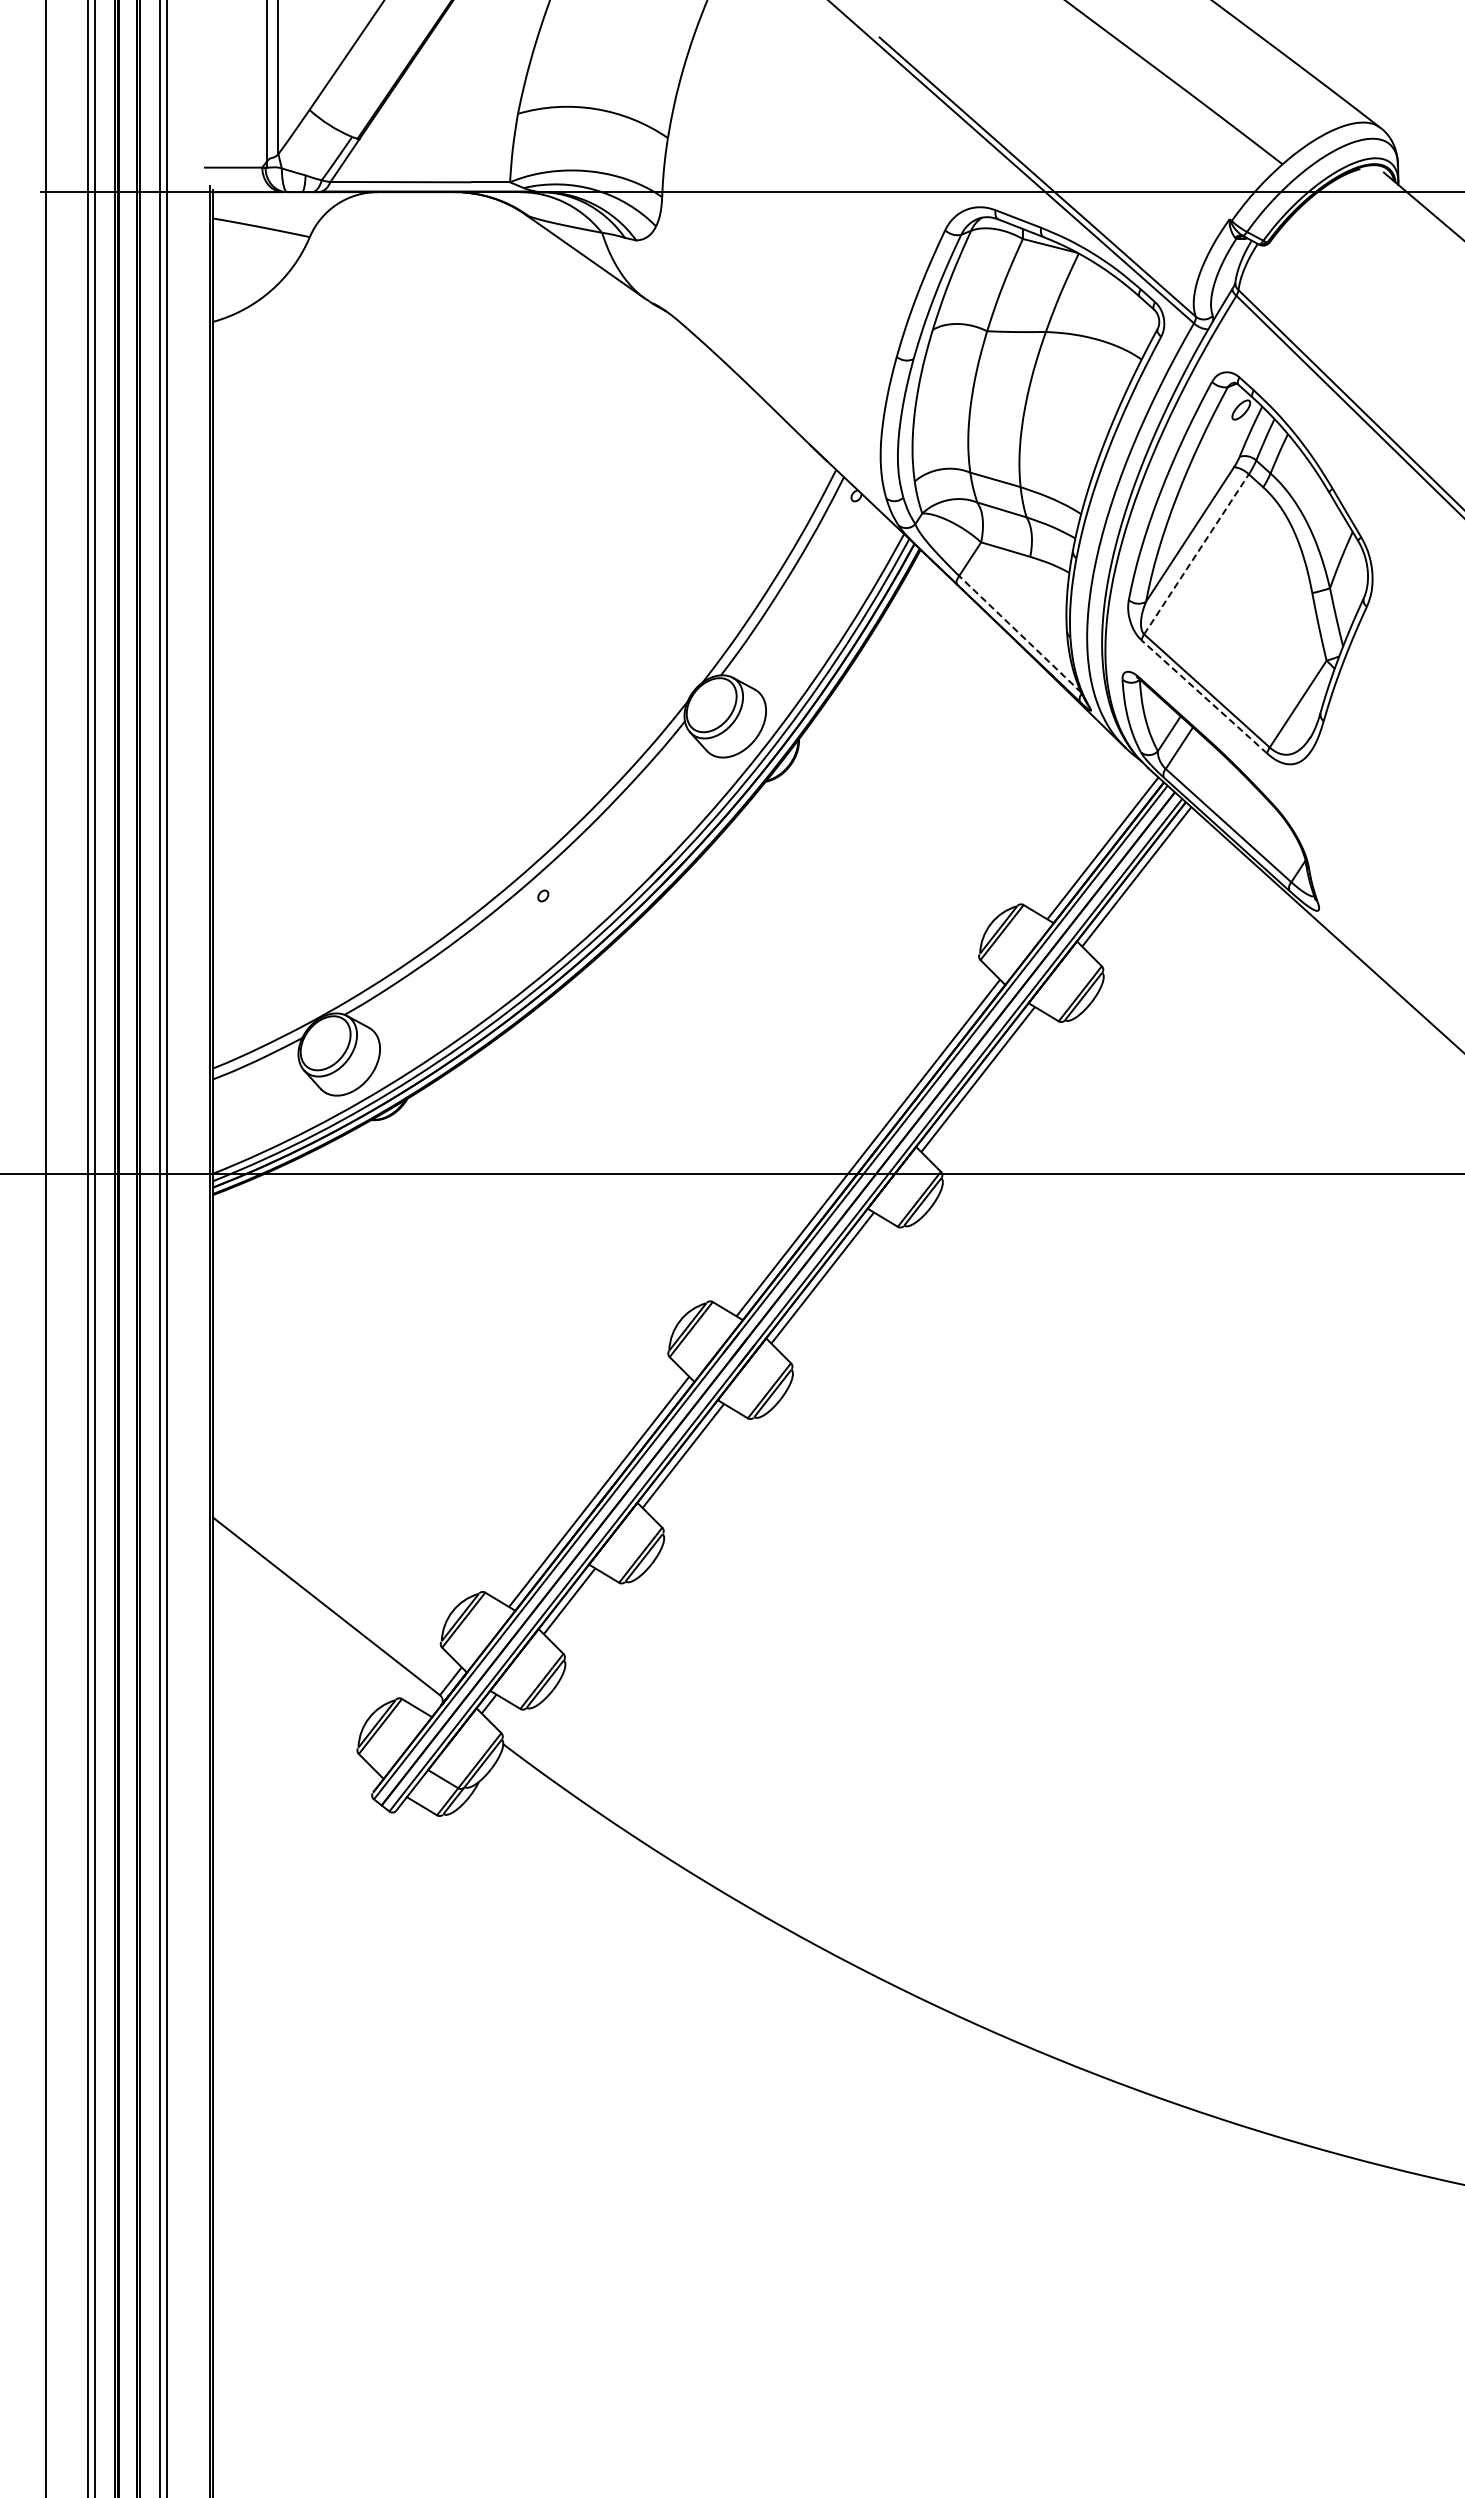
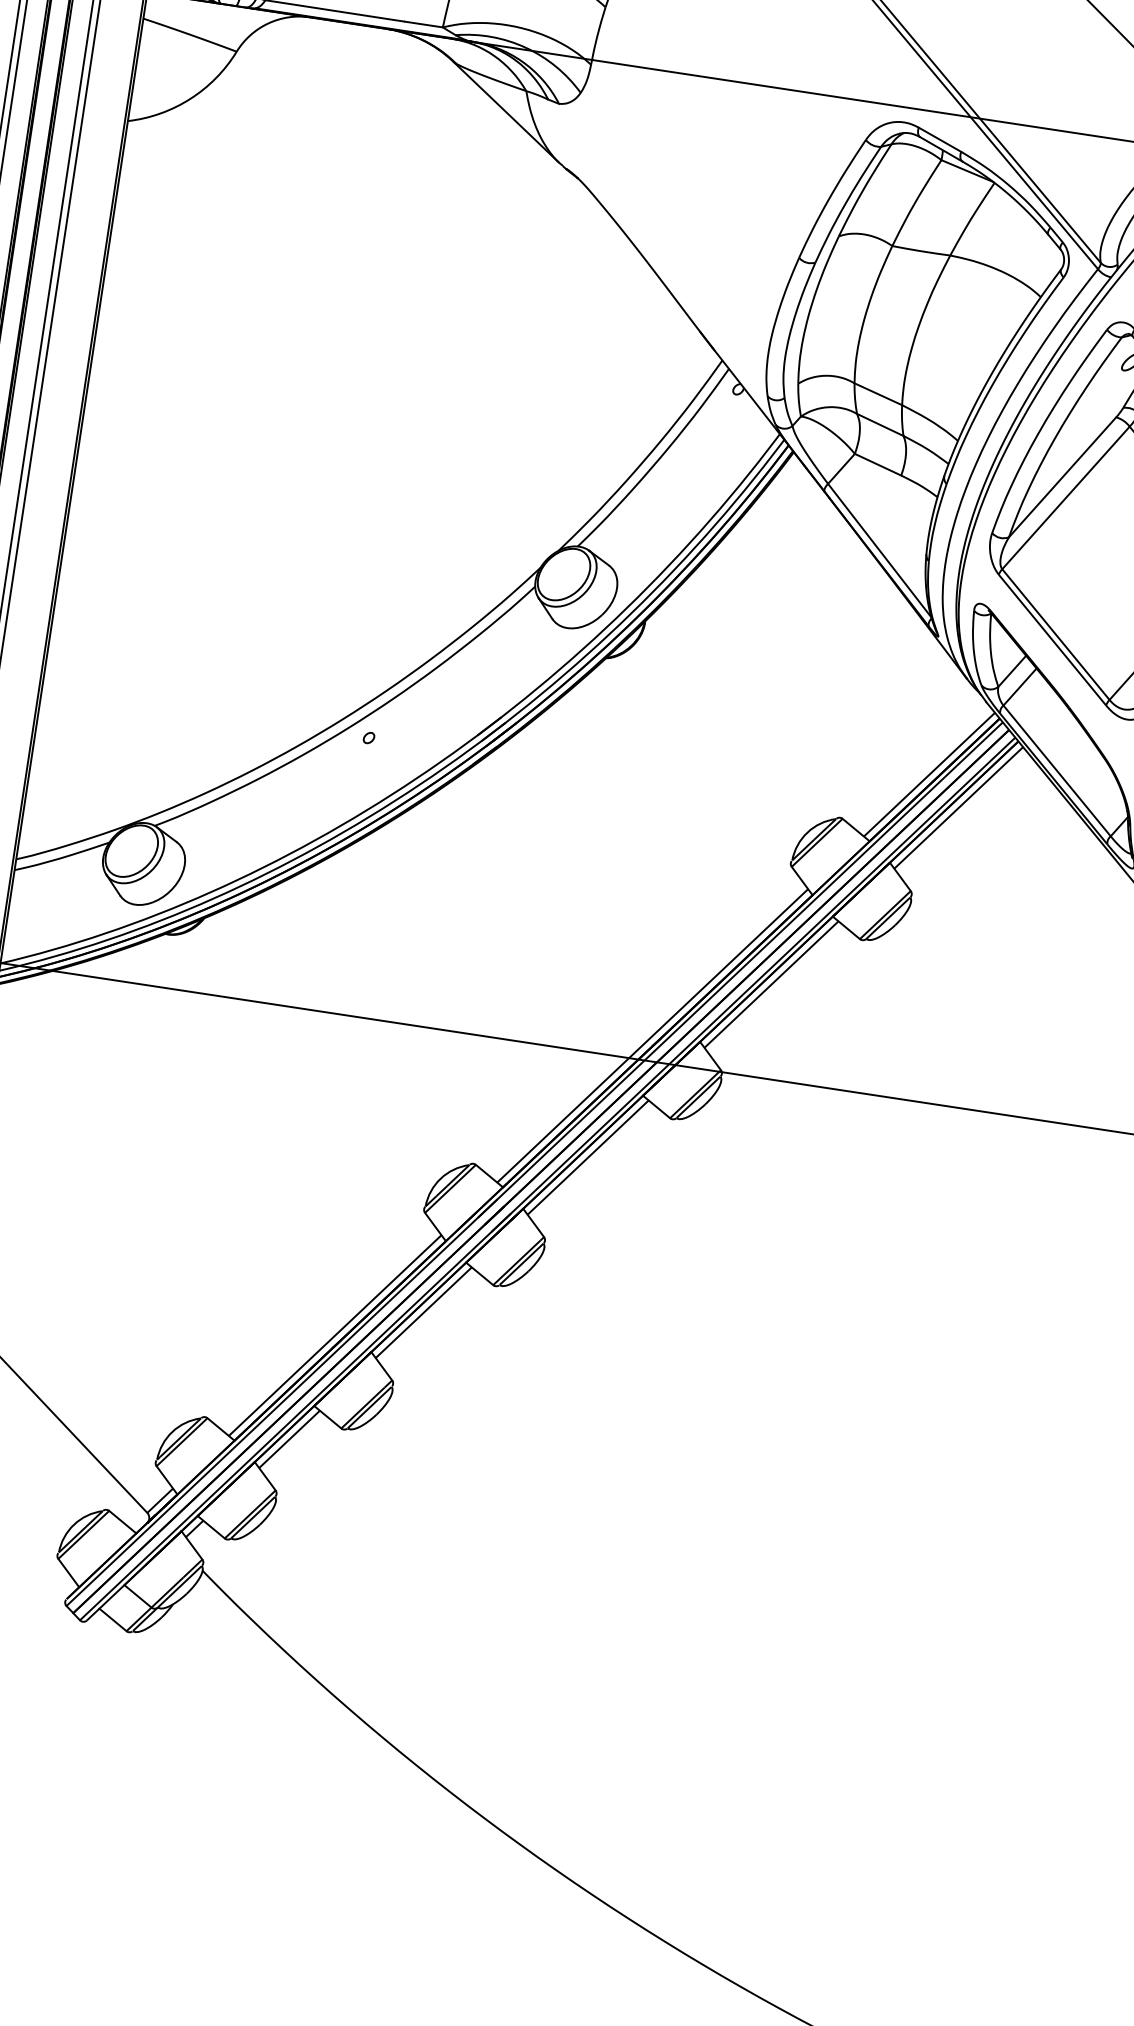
line: (1196, 554) -> (1065, 498), dashed -> solid
line: (1020, 634) -> (879, 550), dashed -> solid
line: (1204, 696) -> (1052, 639), dashed -> solid

